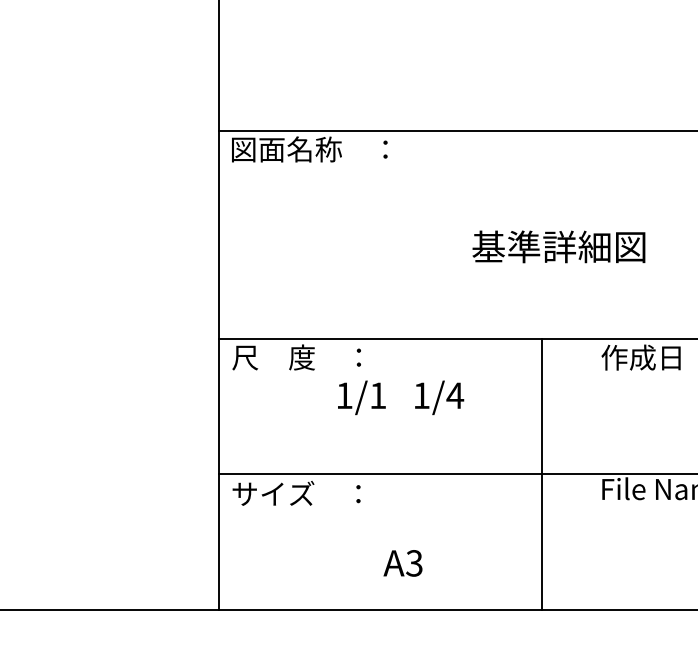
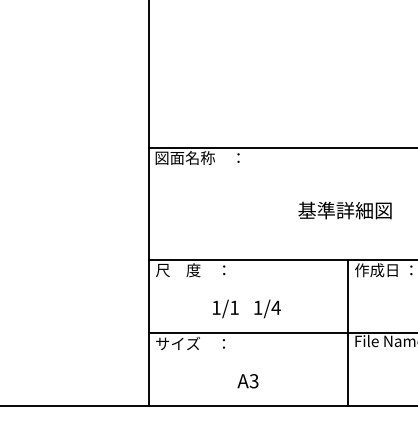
text: (557, 246) -> (344, 210), moved
text: (400, 397) -> (246, 308), moved
line: (543, 474) -> (348, 333), moved

